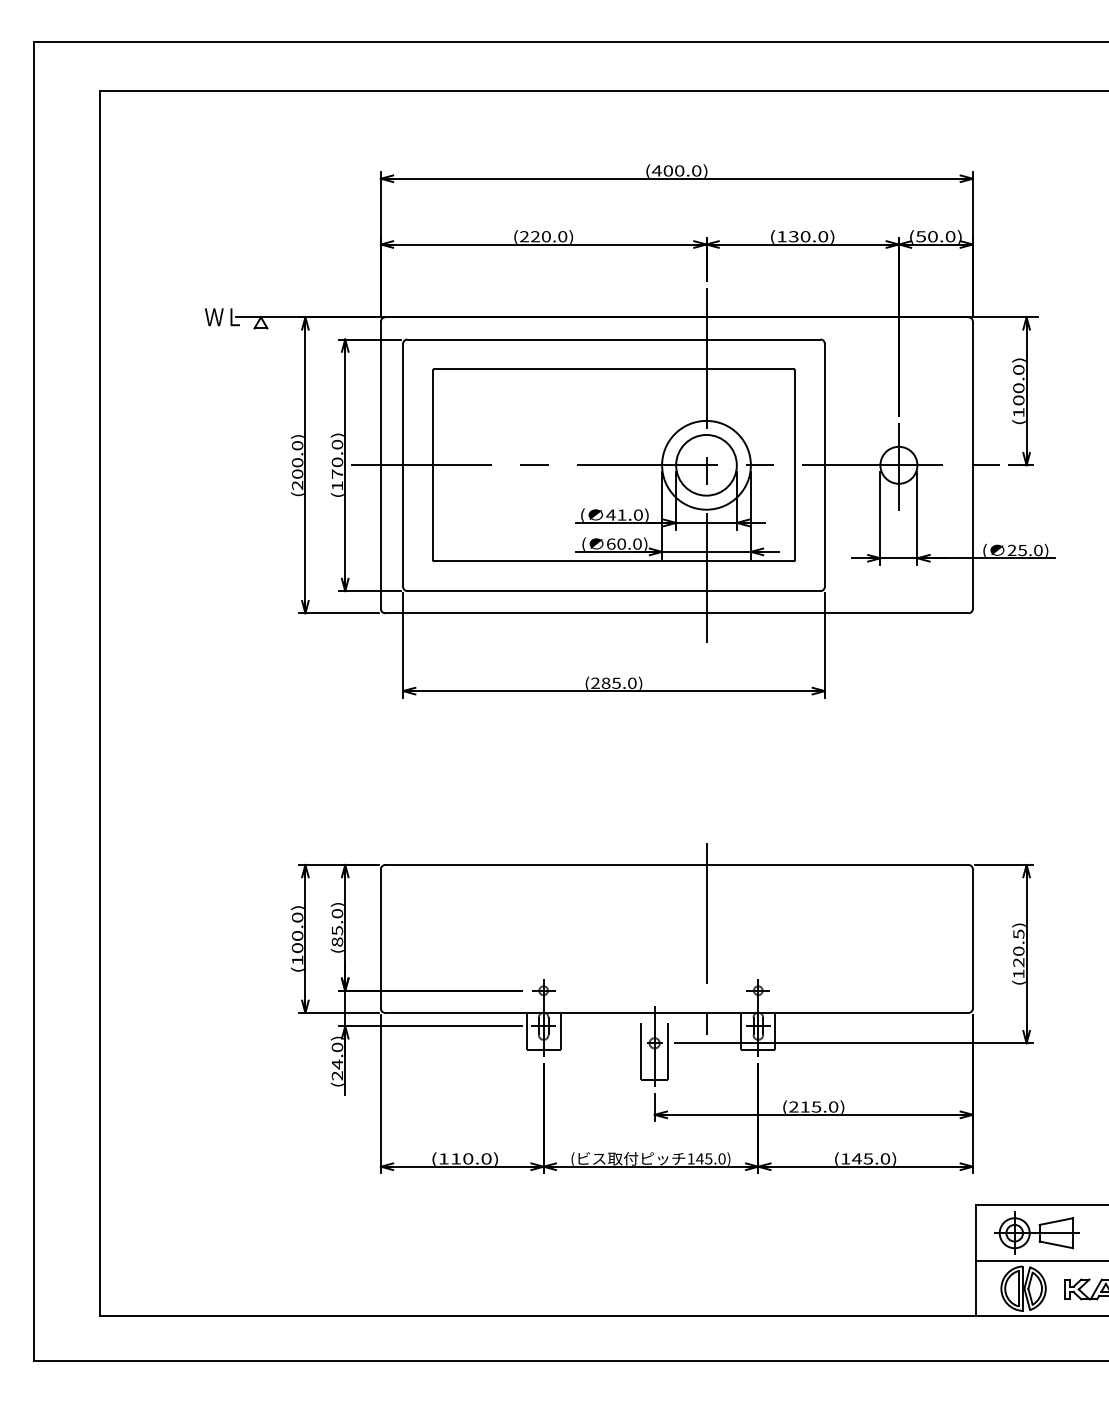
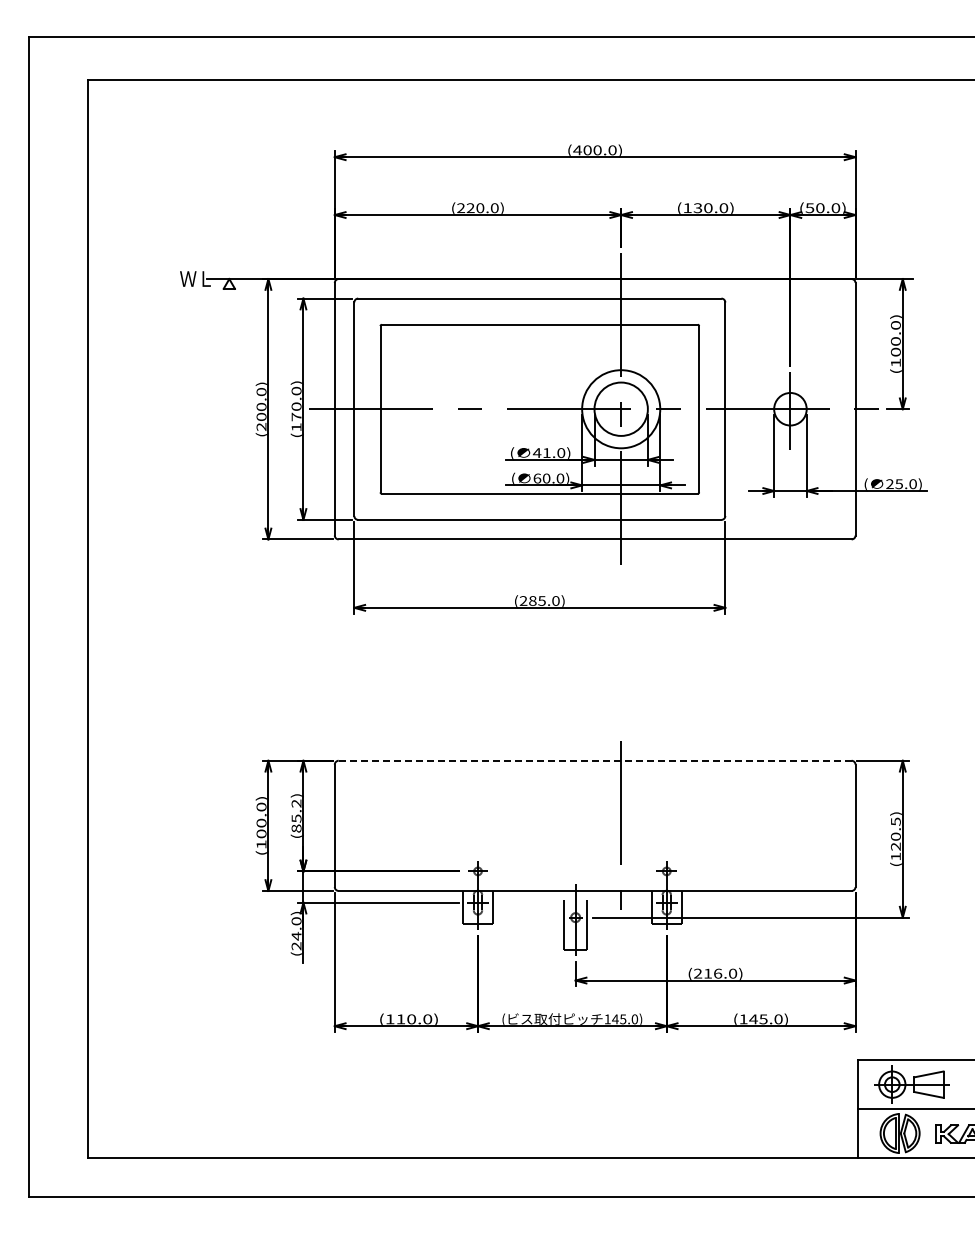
line: (677, 864) -> (595, 760), solid -> dashed
text: (337, 913) -> (296, 803), (85.0) -> (85.2)
text: (815, 1106) -> (717, 973), (215.0) -> (216.0)

